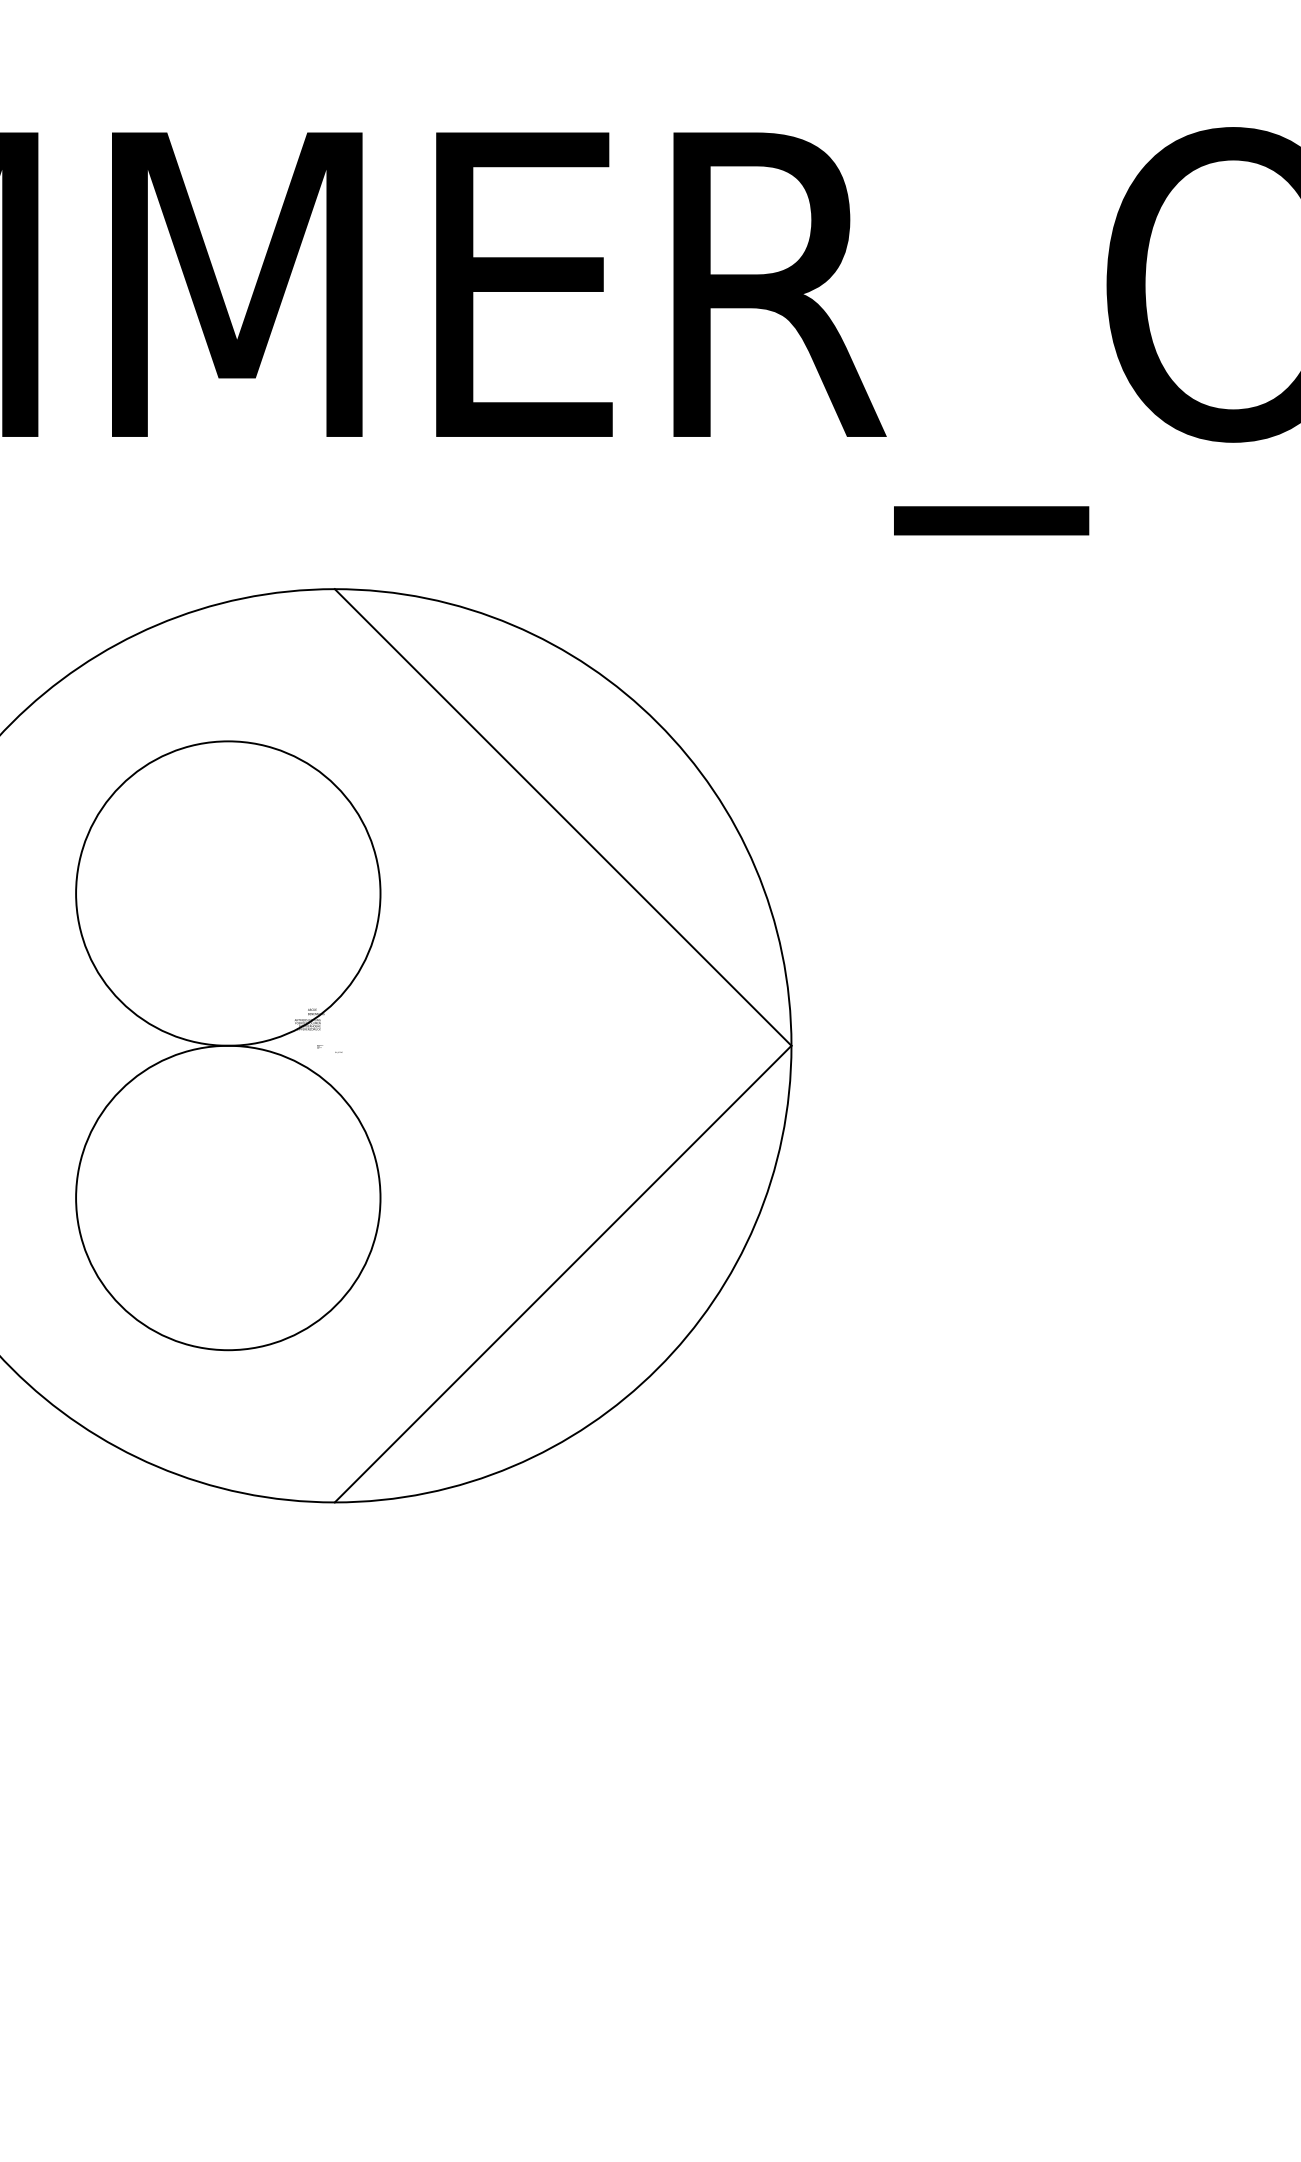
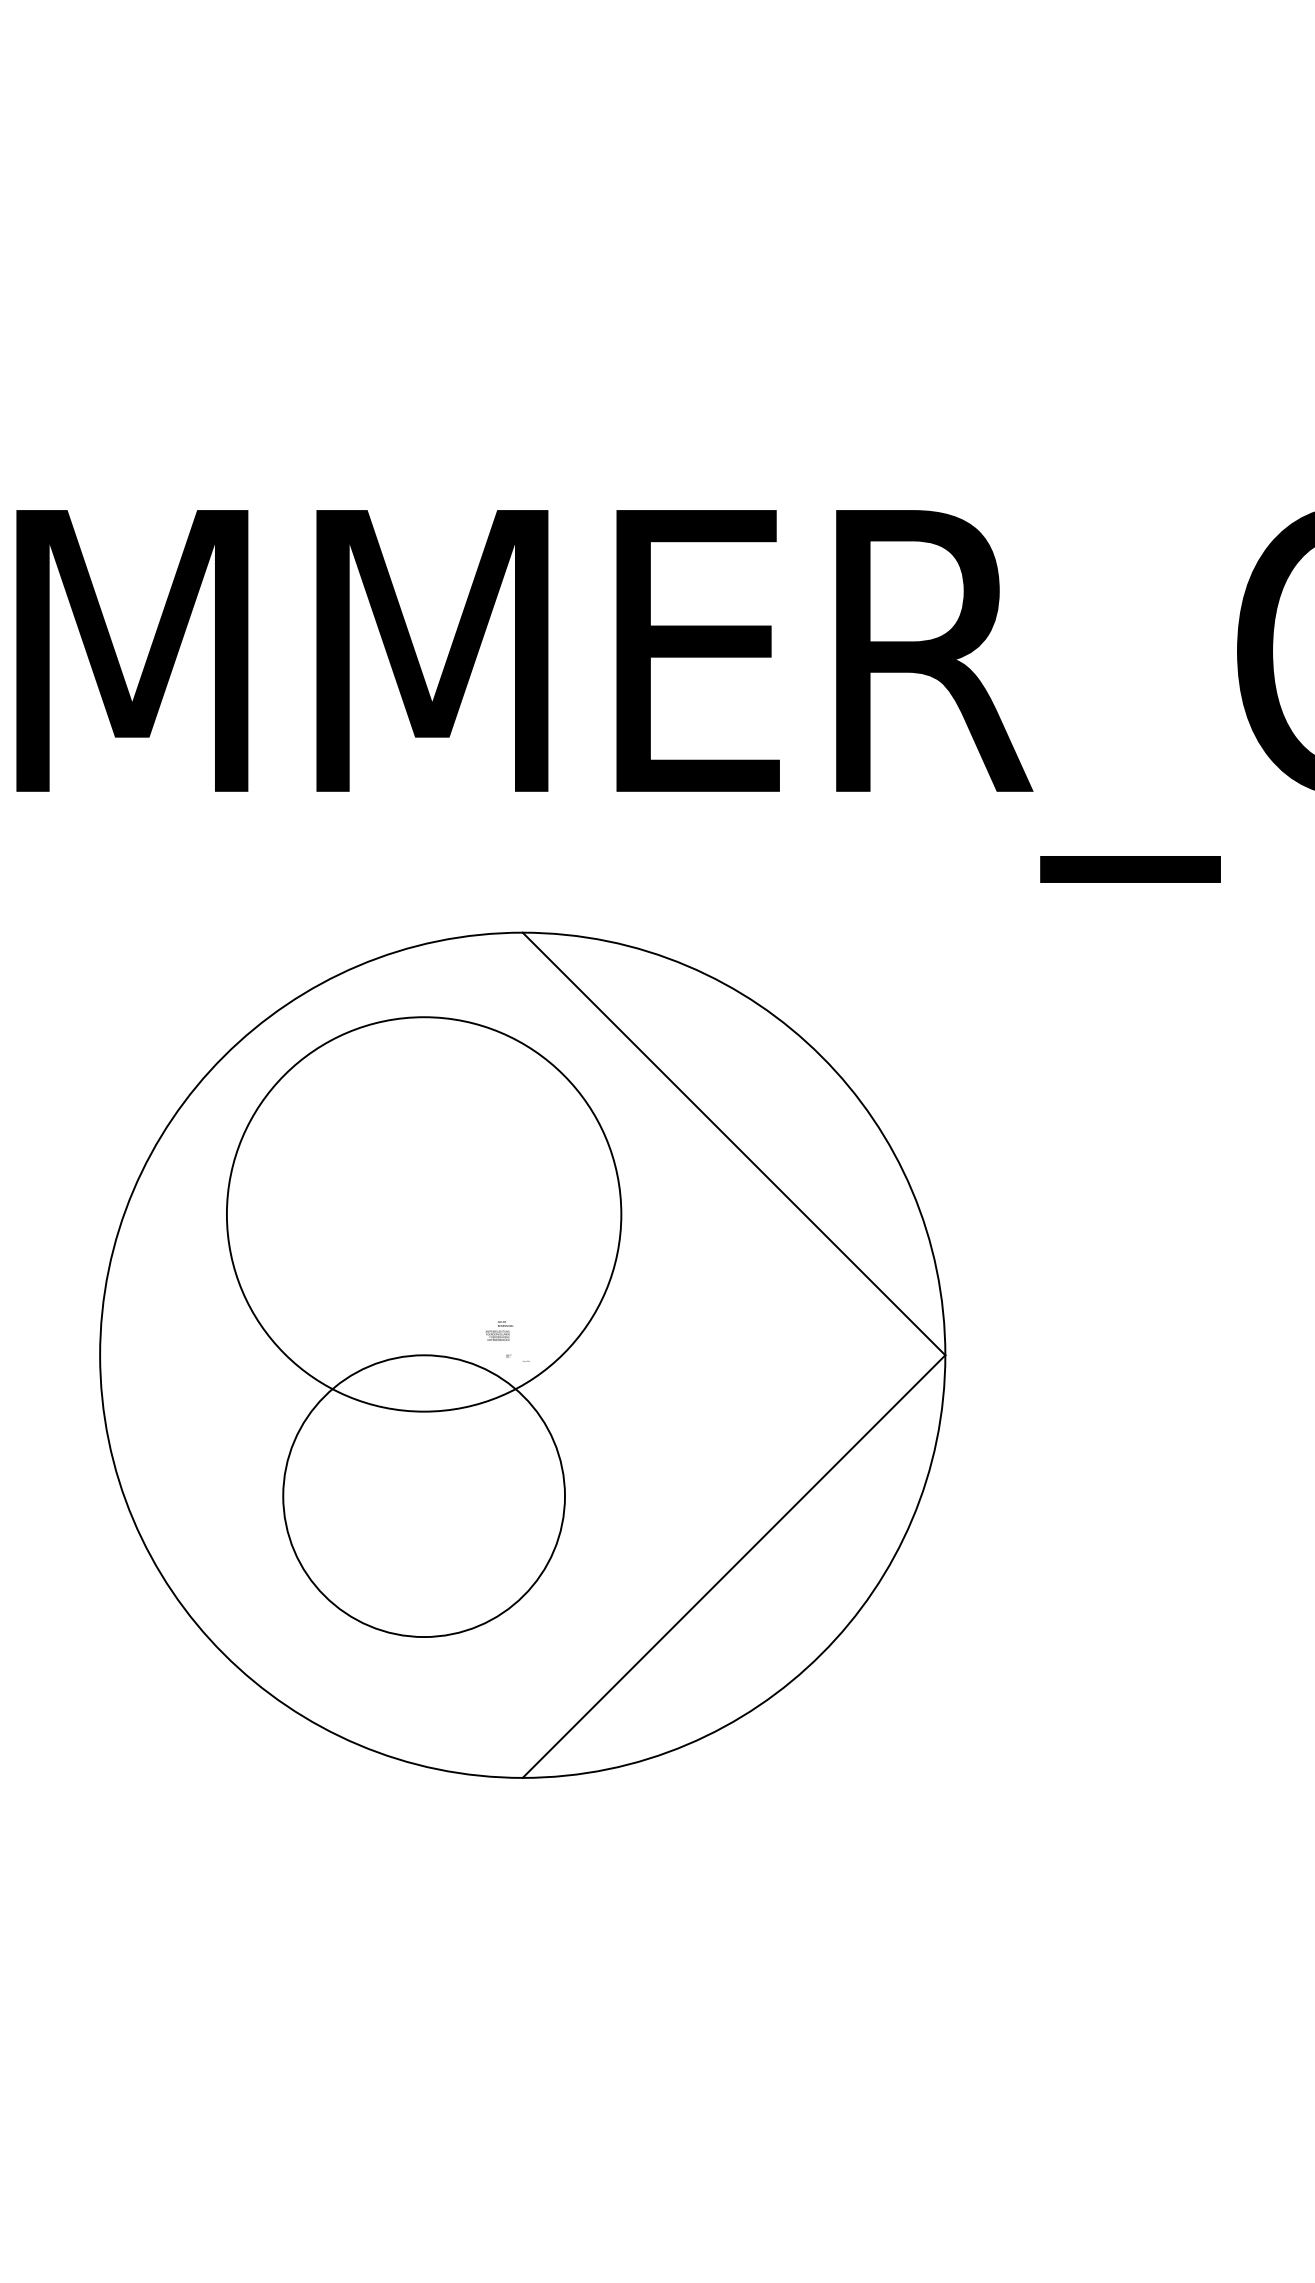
circle: (227, 893) -> (423, 1214), size x1.4

